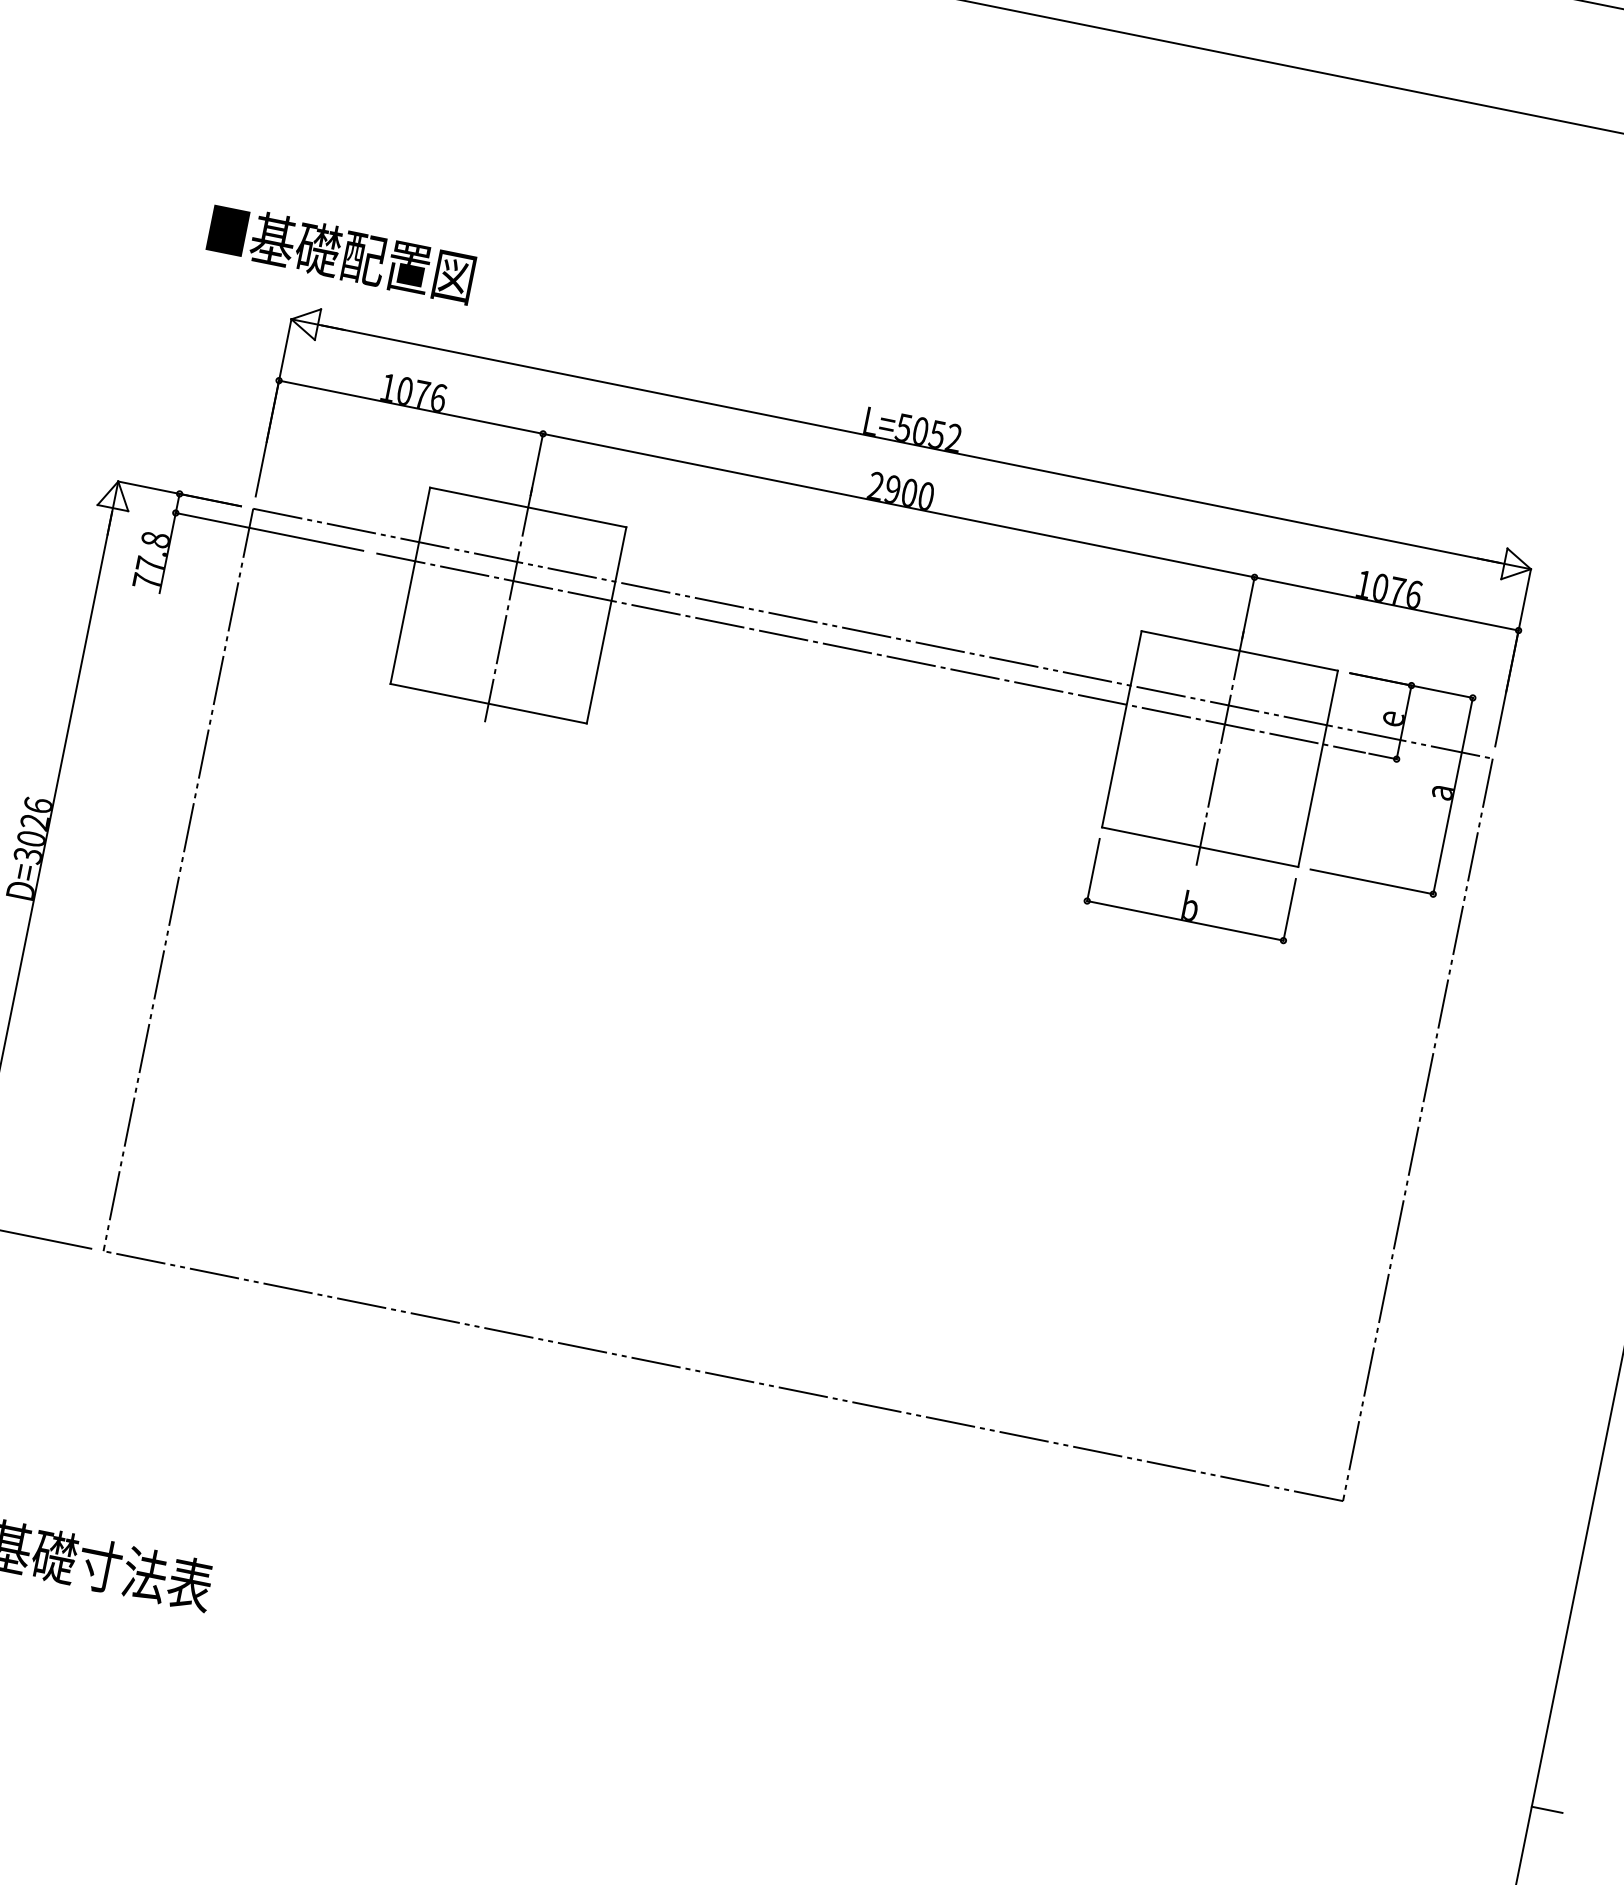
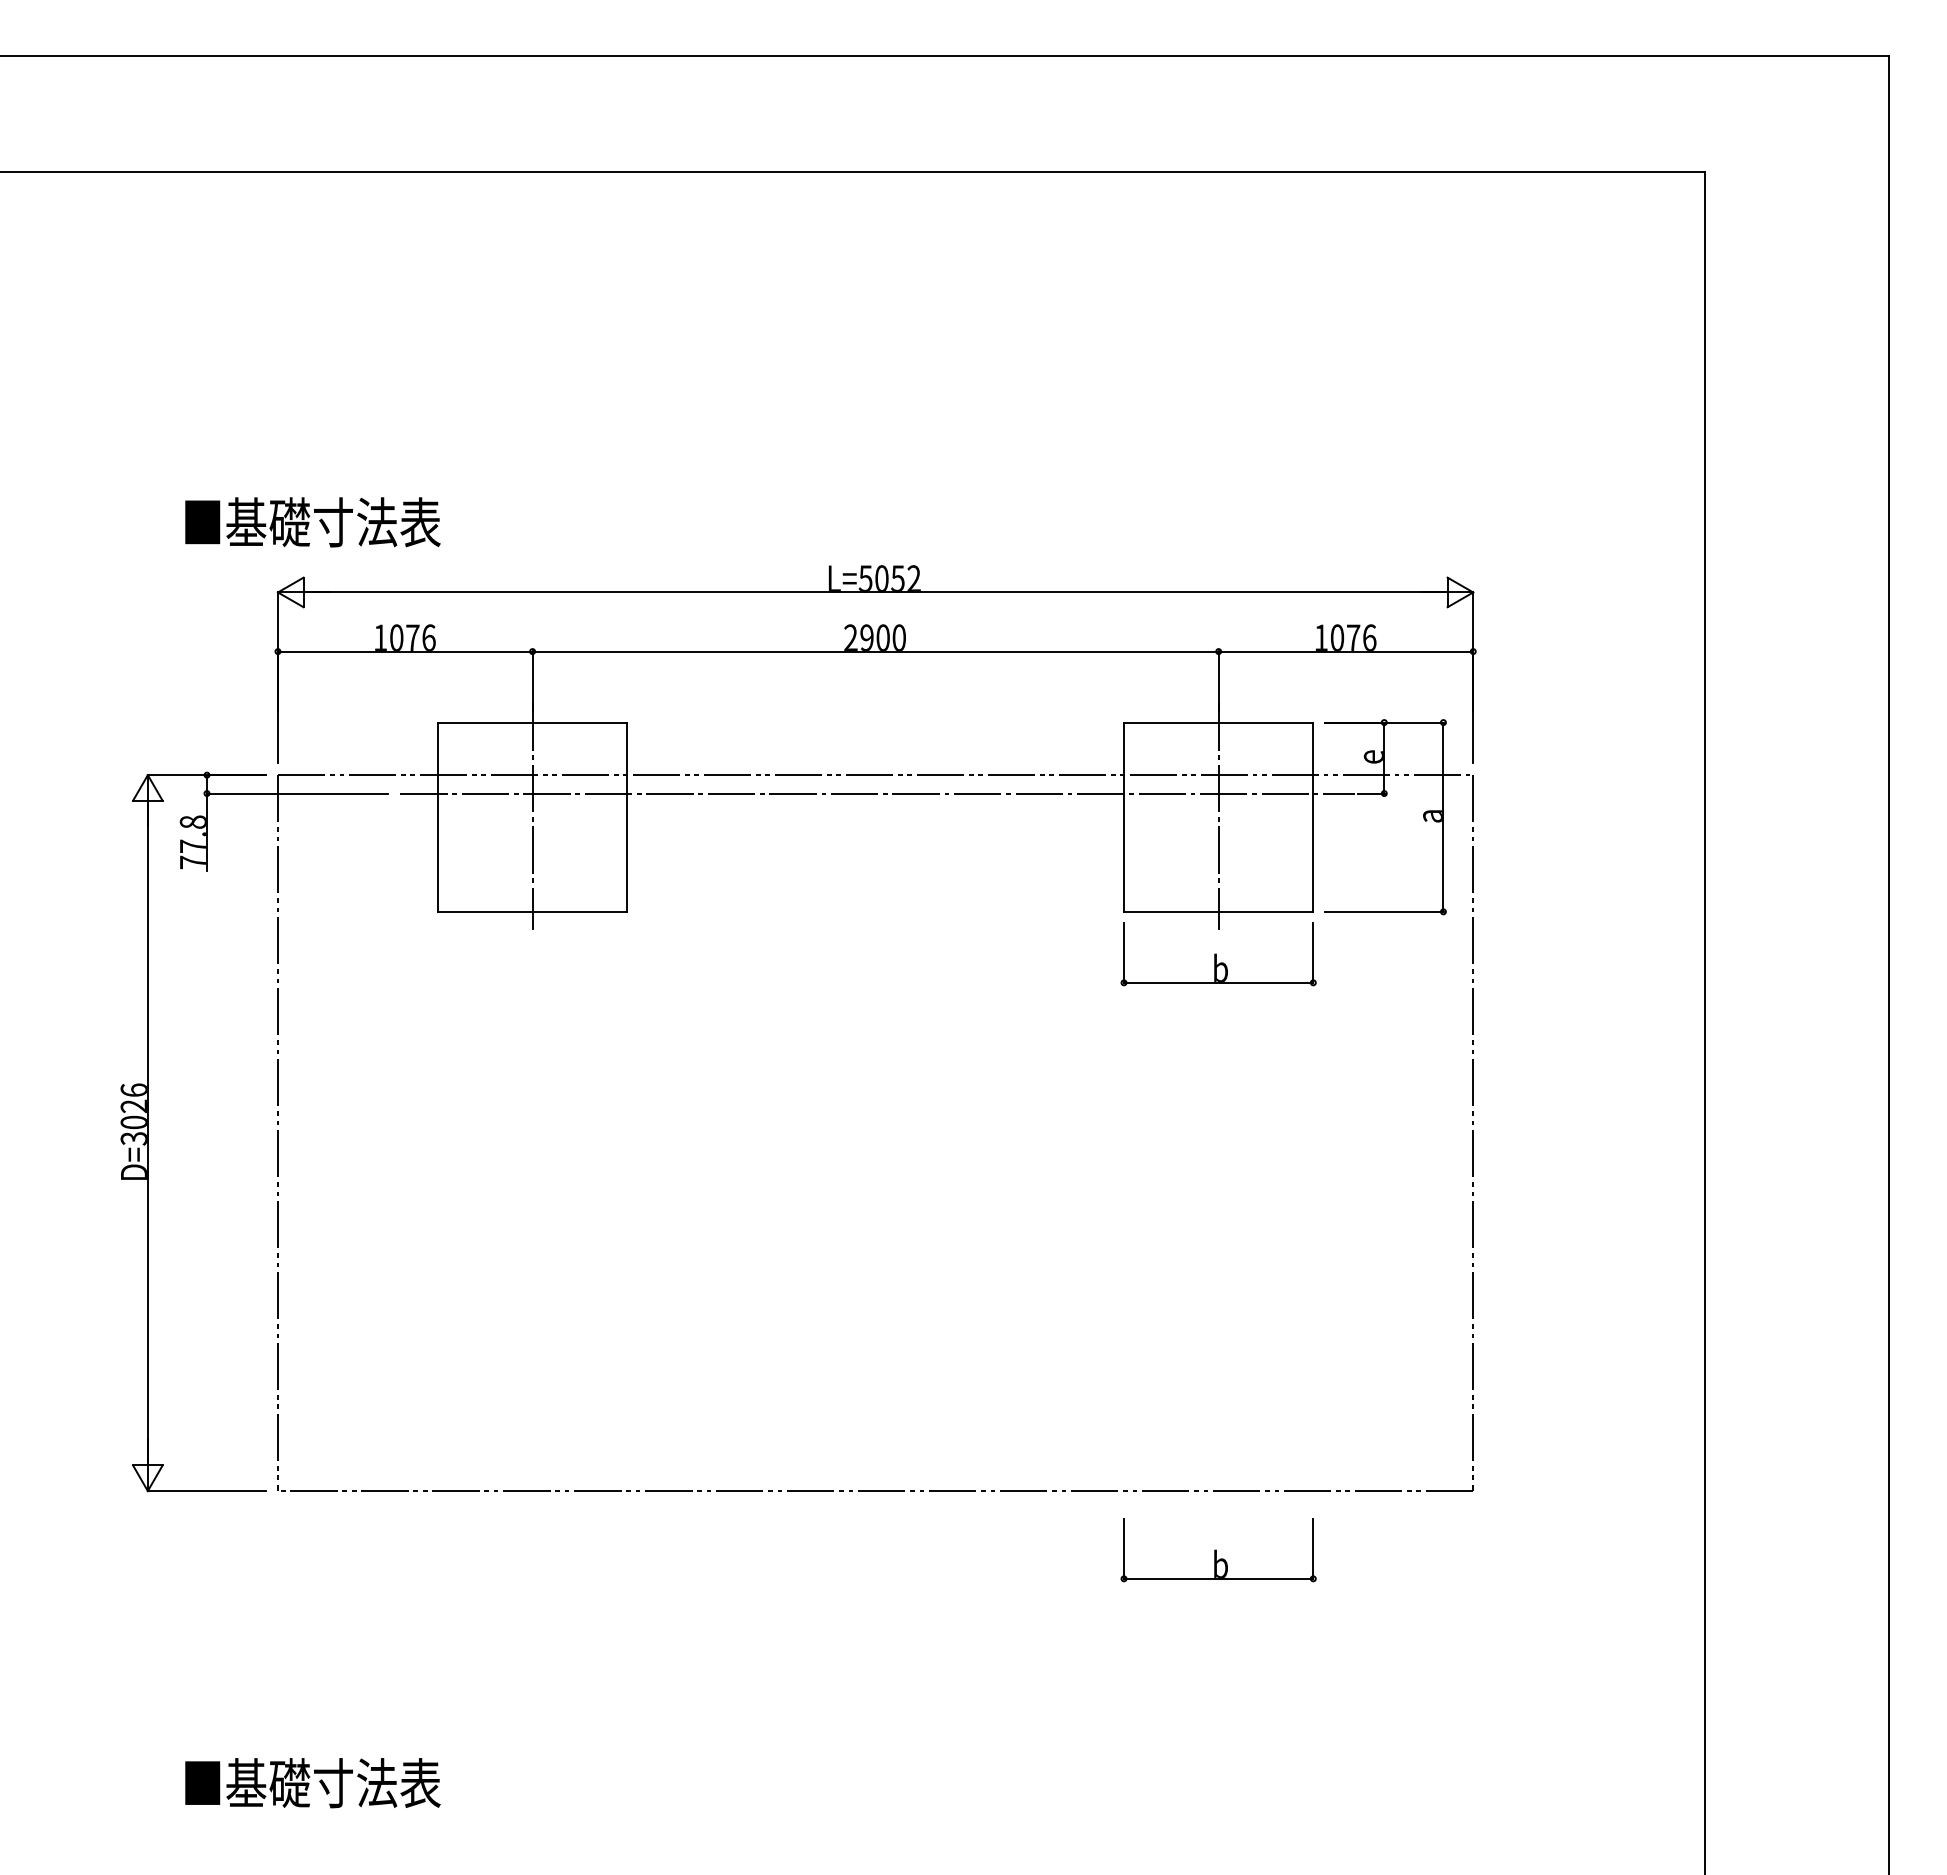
text: (409, 267) -> (377, 522), ■基礎配置図 -> ■基礎寸法表
part: (1066, 1509) -> (1218, 1550), added
line: (1546, 1810) -> (1719, 1739), removed

